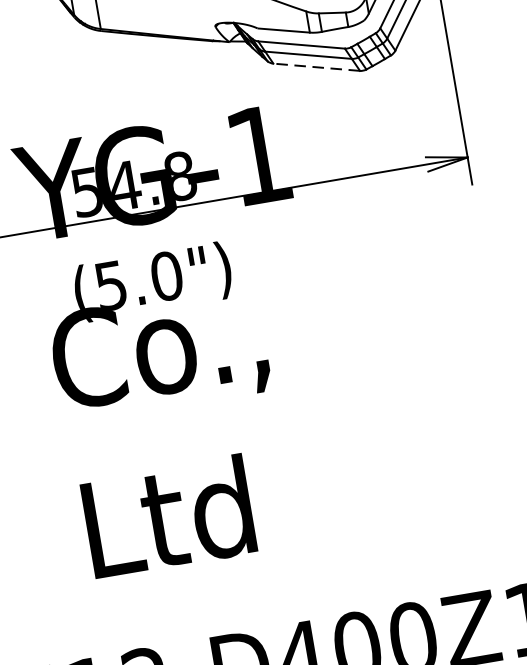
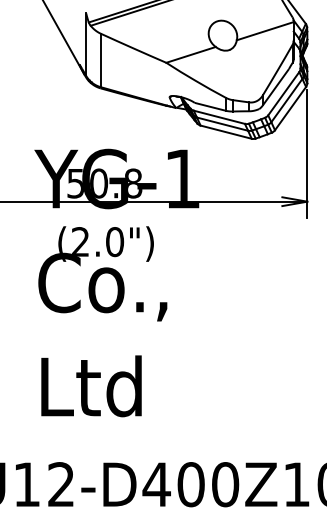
line: (315, 67) -> (225, 132), dashed -> solid
text: (125, 185) -> (99, 183), 54.8 -> 50.8
text: (110, 284) -> (80, 241), (5.0") -> (2.0")

